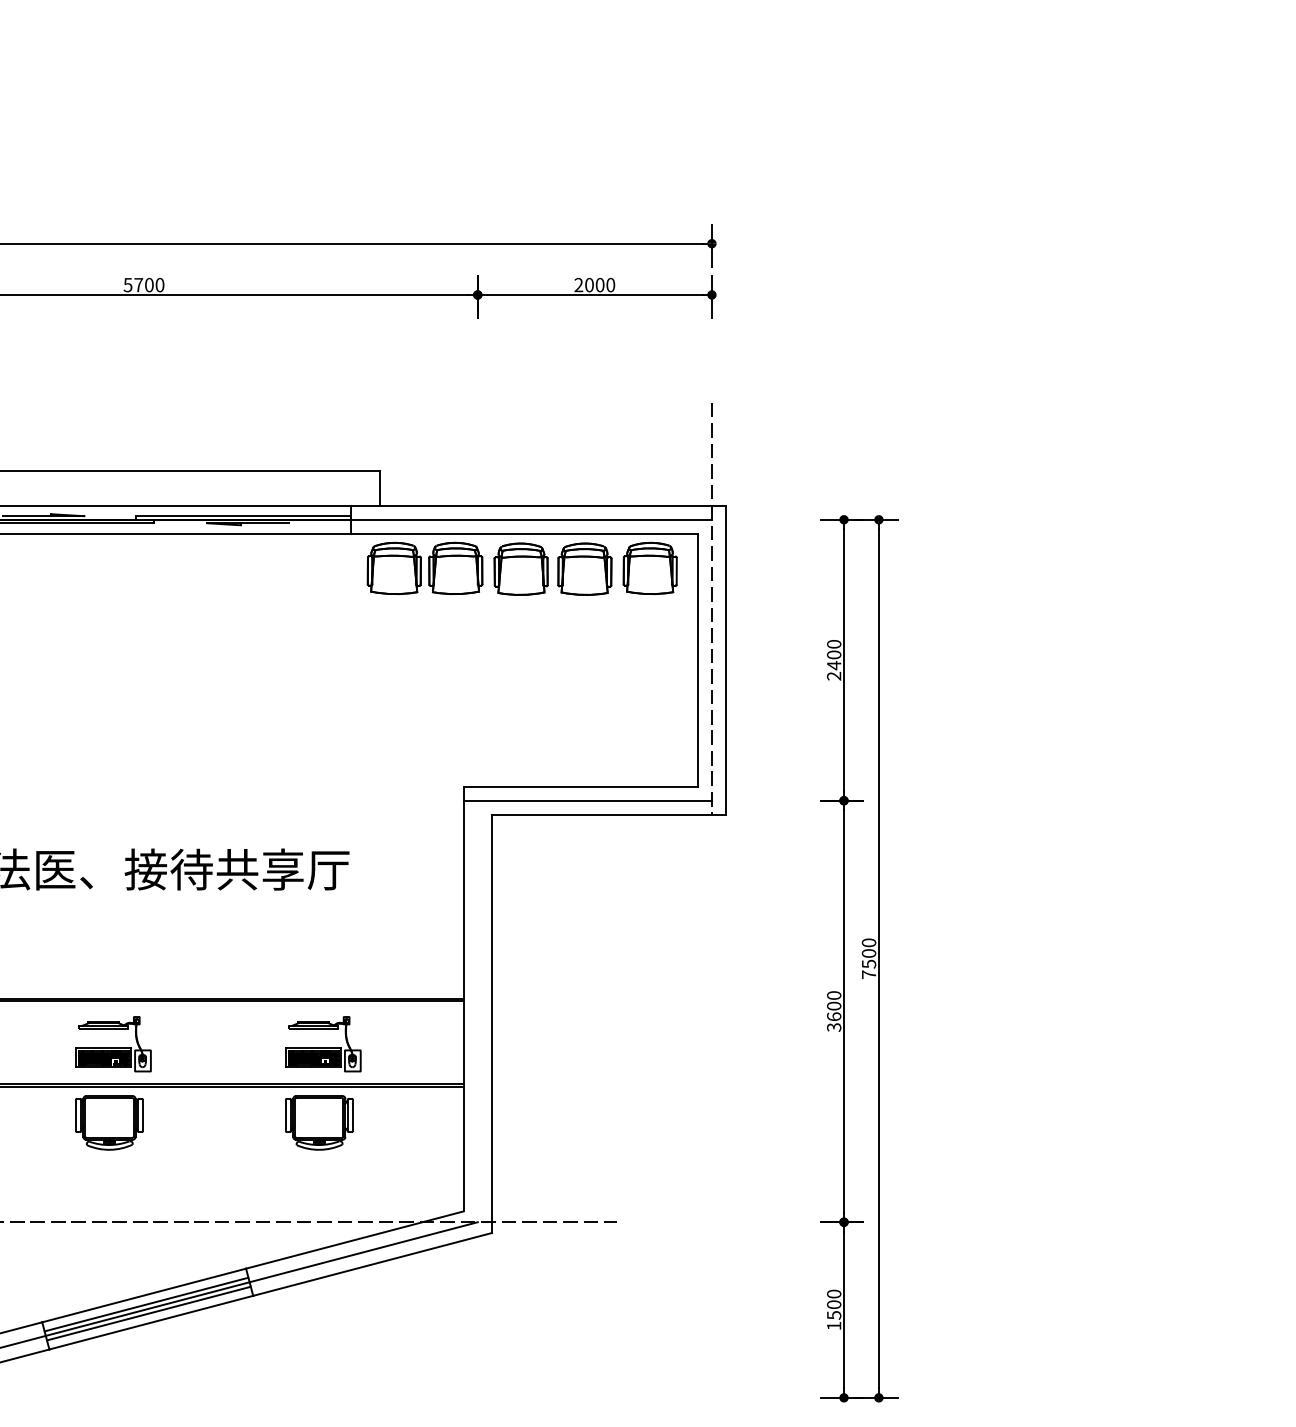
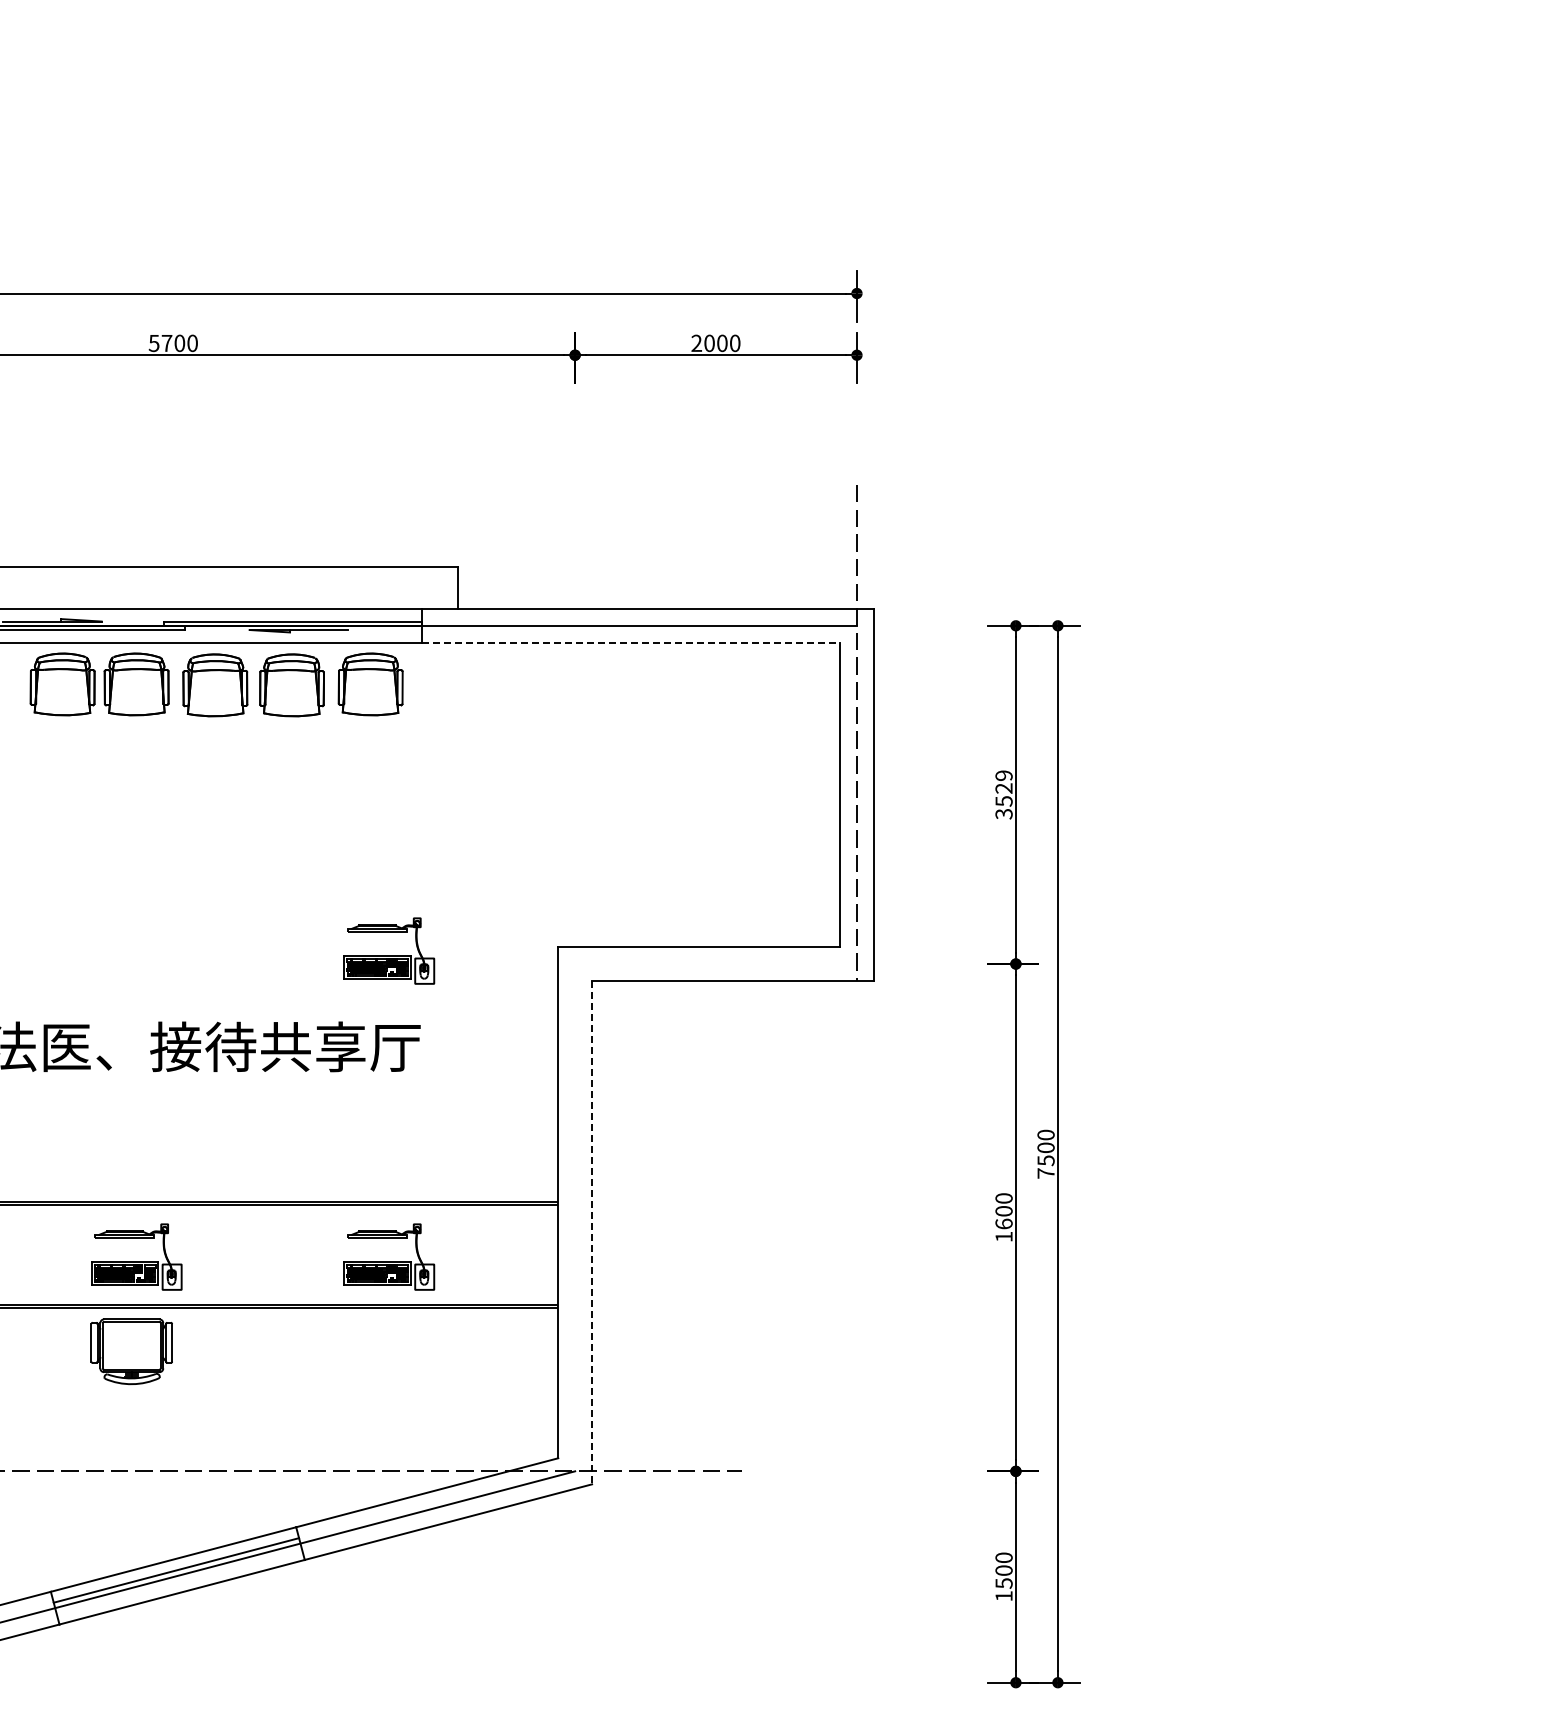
line: (524, 533) -> (631, 642), solid -> dashed
part: (522, 568) -> (216, 684), moved
text: (833, 659) -> (1003, 794), 2400 -> 3529
part: (323, 789) -> (389, 950), added
line: (587, 801) -> (707, 964), removed
line: (492, 1023) -> (592, 1232), solid -> dashed
text: (833, 1027) -> (1003, 1236), 3600 -> 1600
part: (319, 1122) -> (384, 1351), removed
line: (148, 1313) -> (178, 1581), removed

